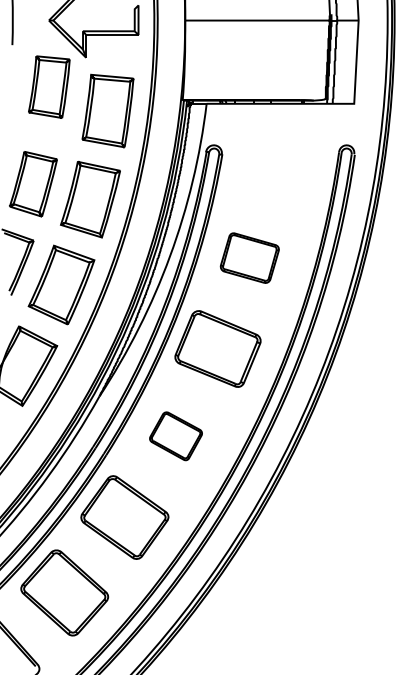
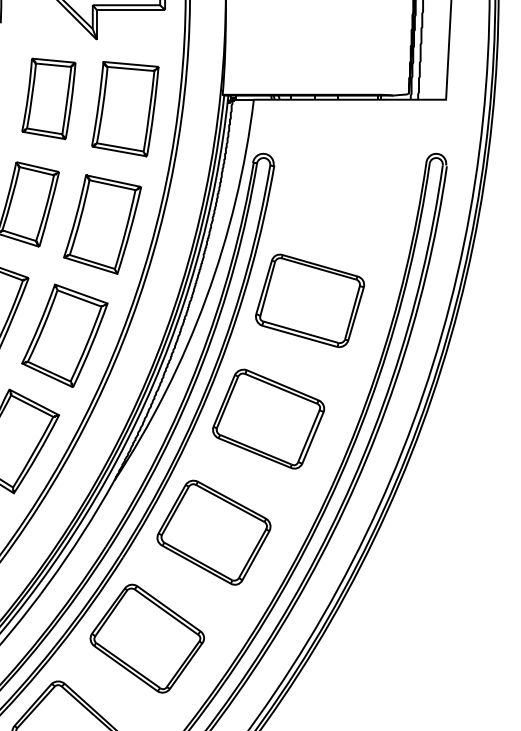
part: (49, 86) -> (49, 98), moved
part: (249, 257) -> (309, 299), size x1.43
part: (175, 436) -> (213, 533), size x1.67

